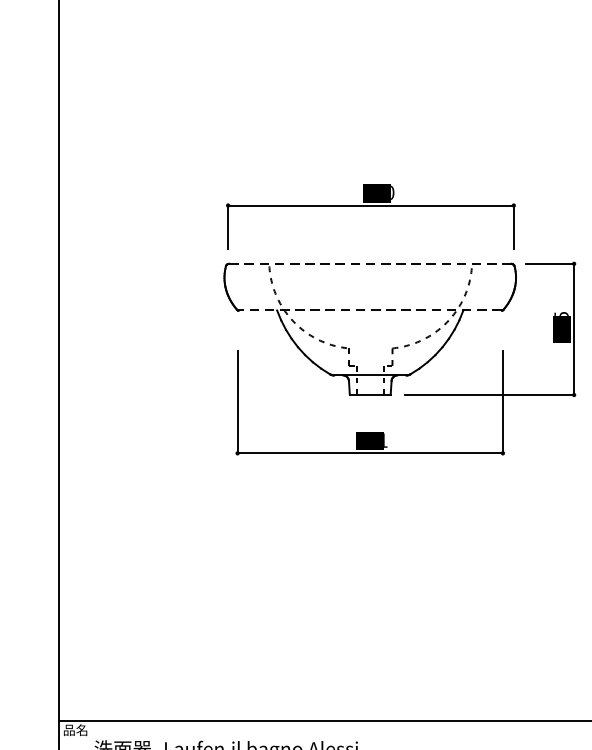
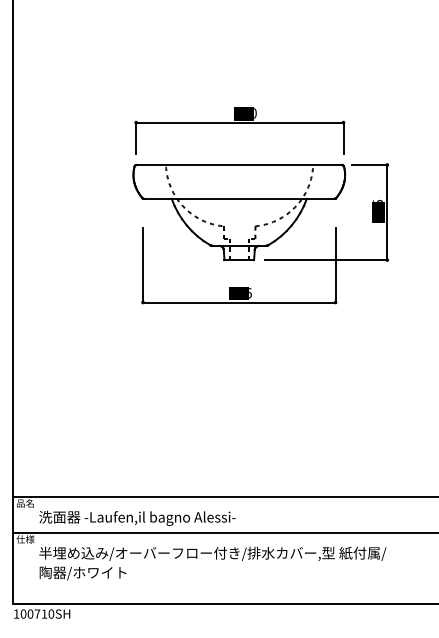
line: (370, 263) -> (239, 164), dashed -> solid
line: (369, 310) -> (238, 198), dashed -> solid
text: (385, 440) -> (250, 293), 451 -> 455

